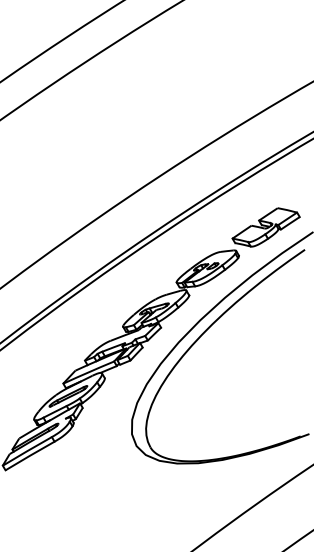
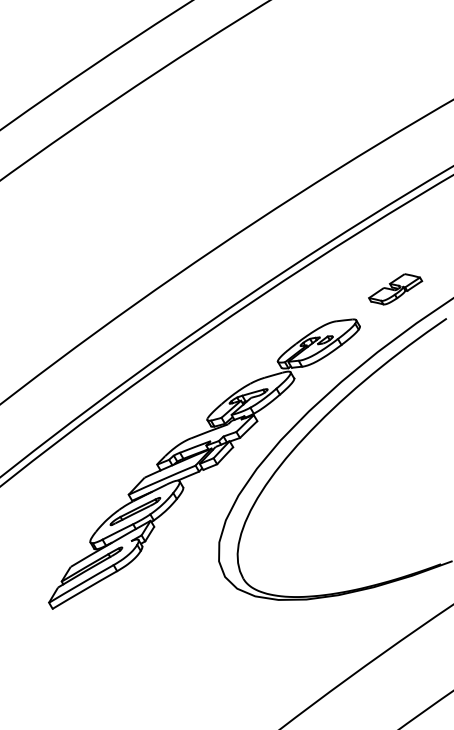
part: (266, 227) -> (395, 289), size x0.6

